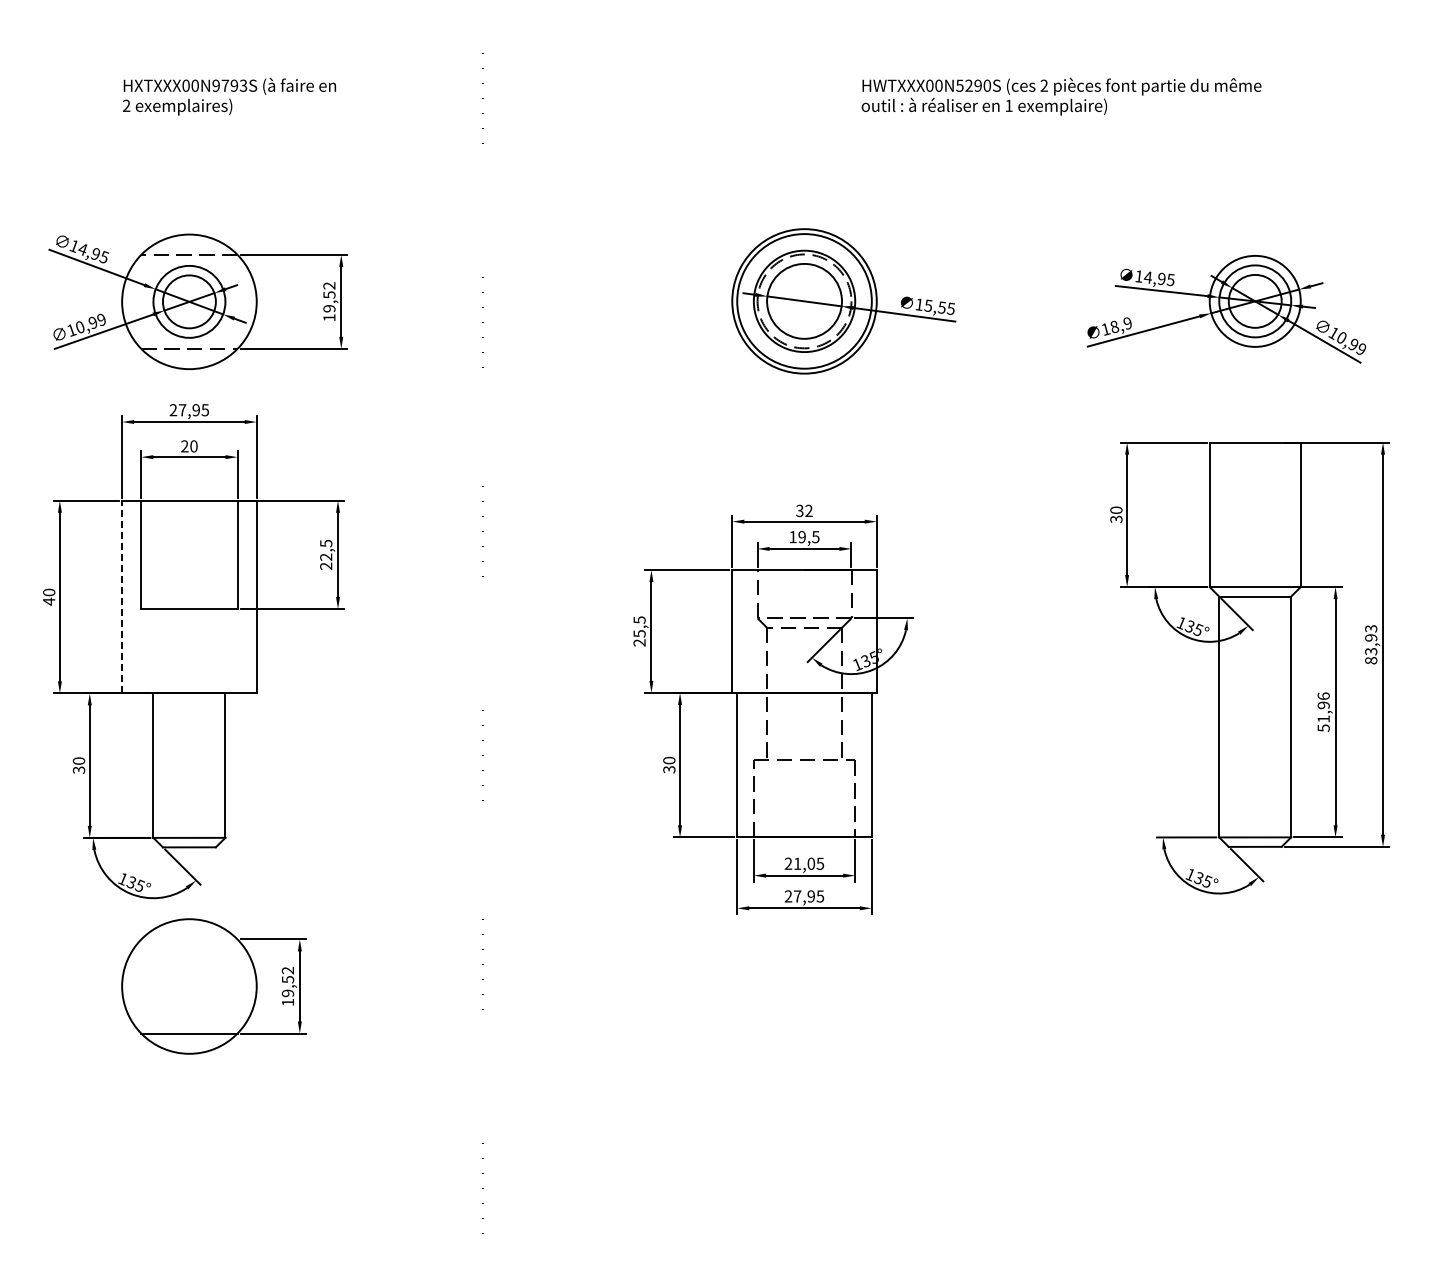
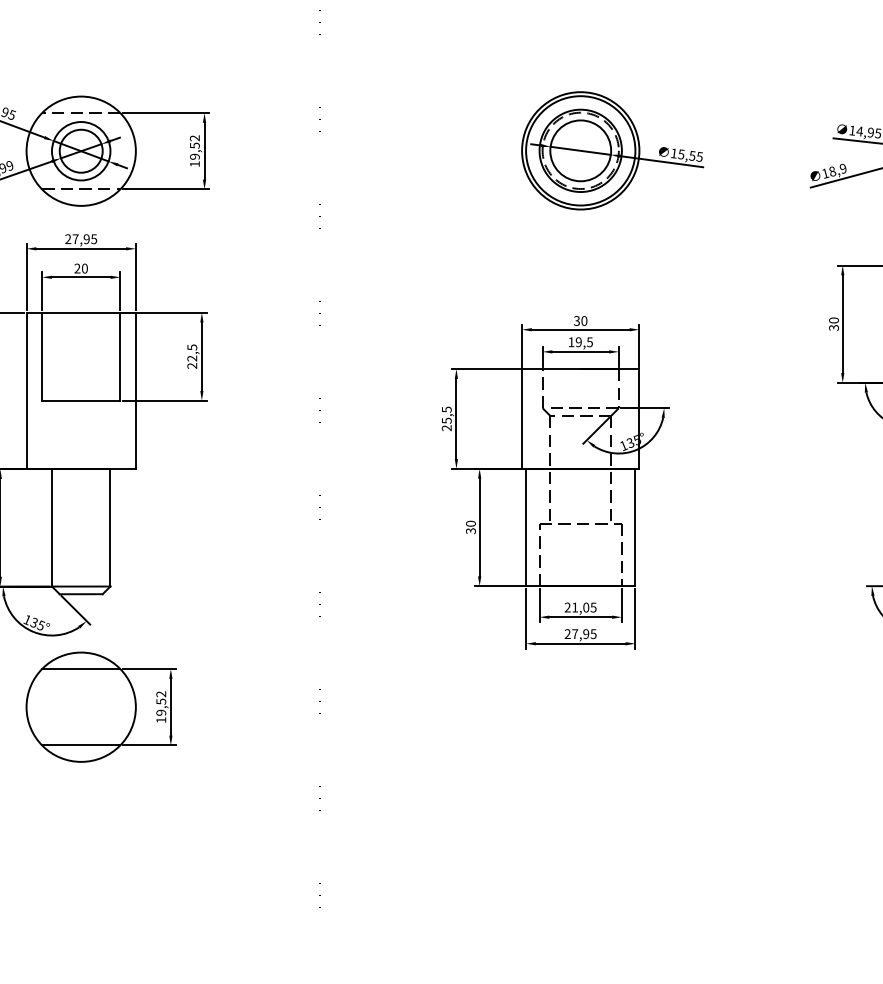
text: (808, 510) -> (583, 320), 32 -> 30
line: (122, 596) -> (26, 390), dashed -> solid
line: (189, 939) -> (81, 669), added

